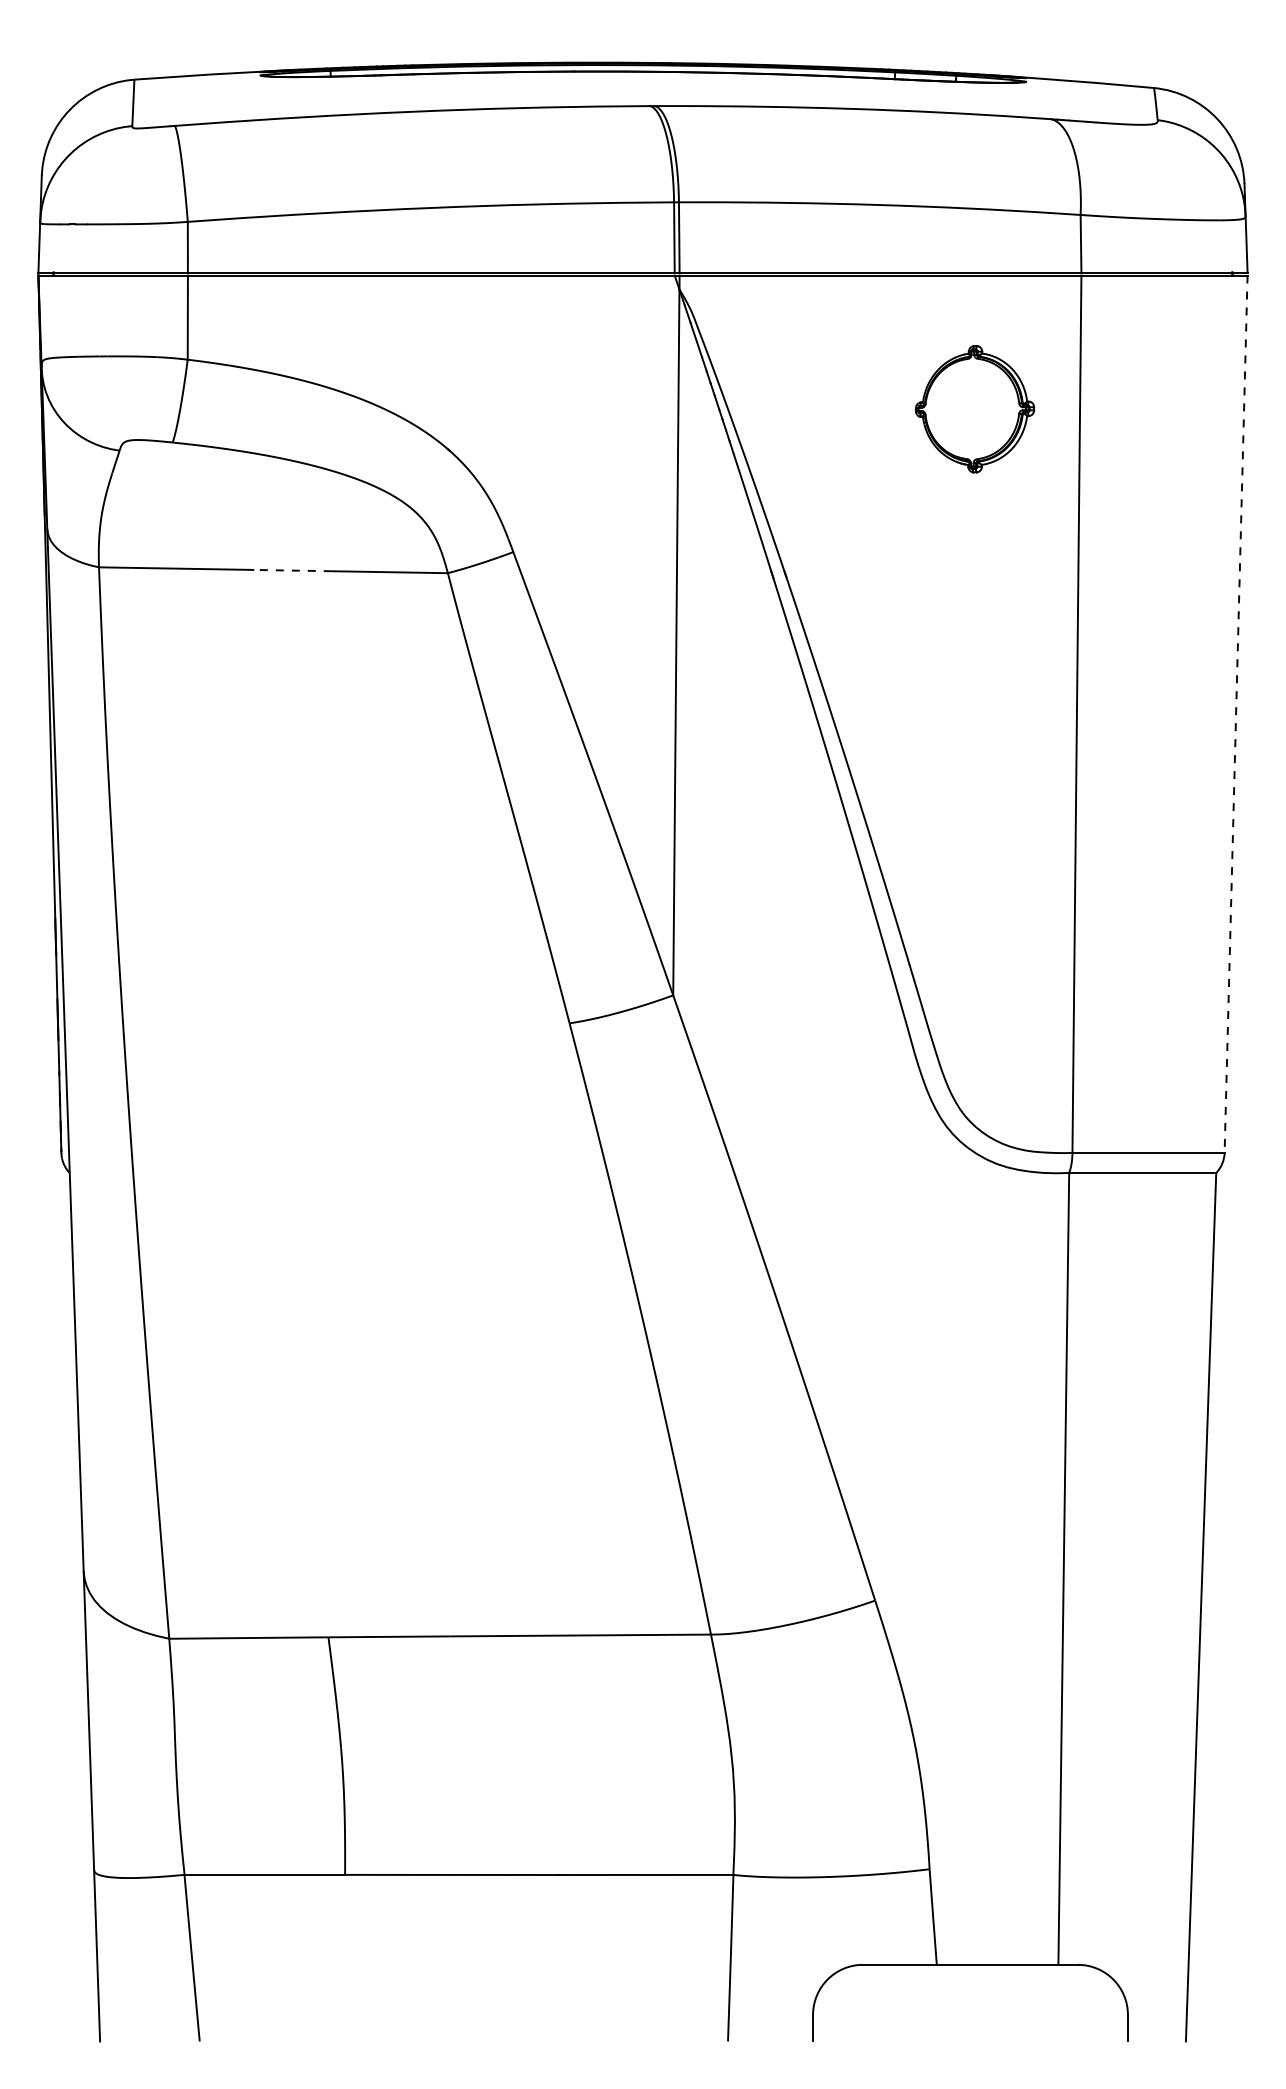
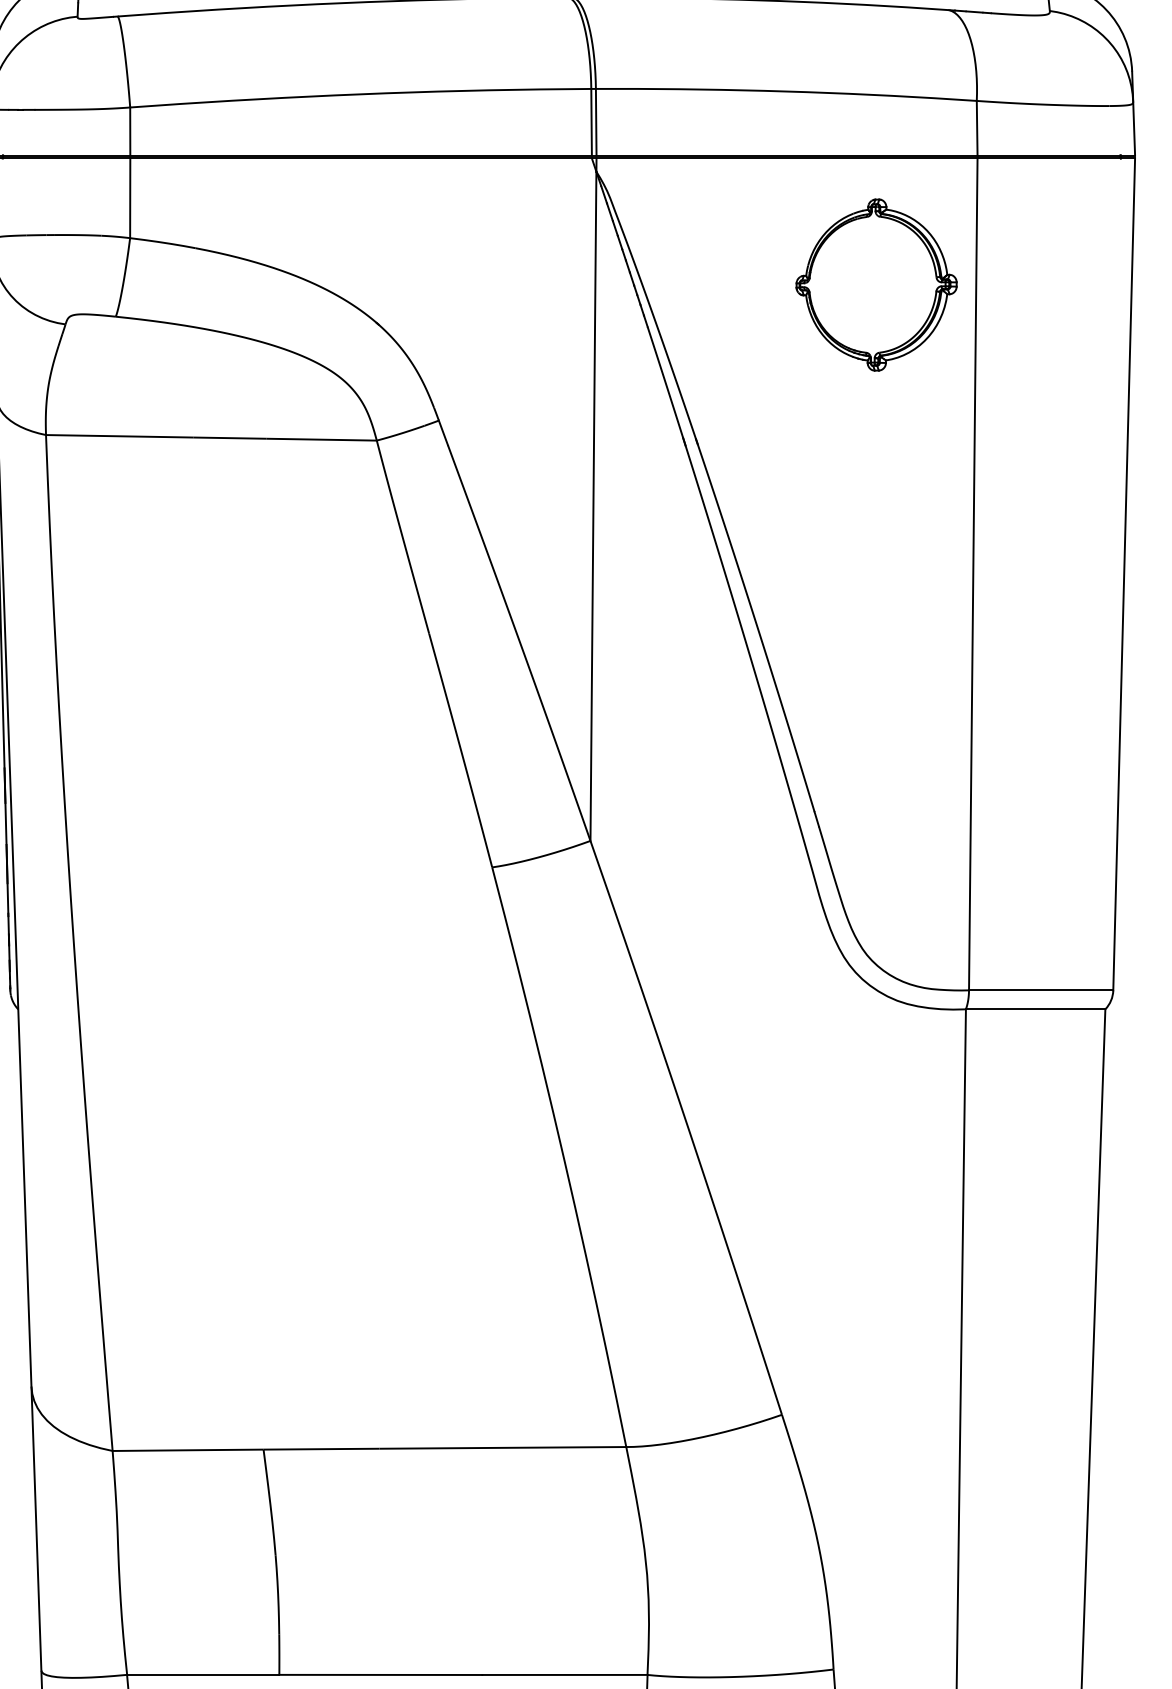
part: (974, 409) -> (876, 285), size x1.43
line: (293, 570) -> (230, 438), dashed -> solid
line: (1236, 714) -> (1124, 574), dashed -> solid

